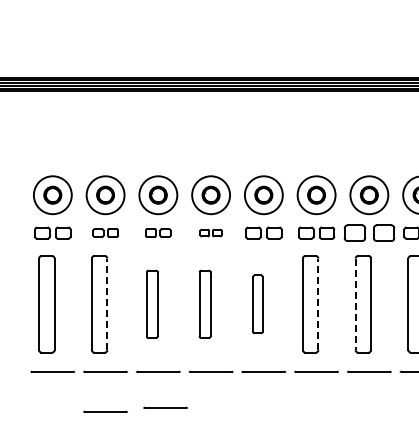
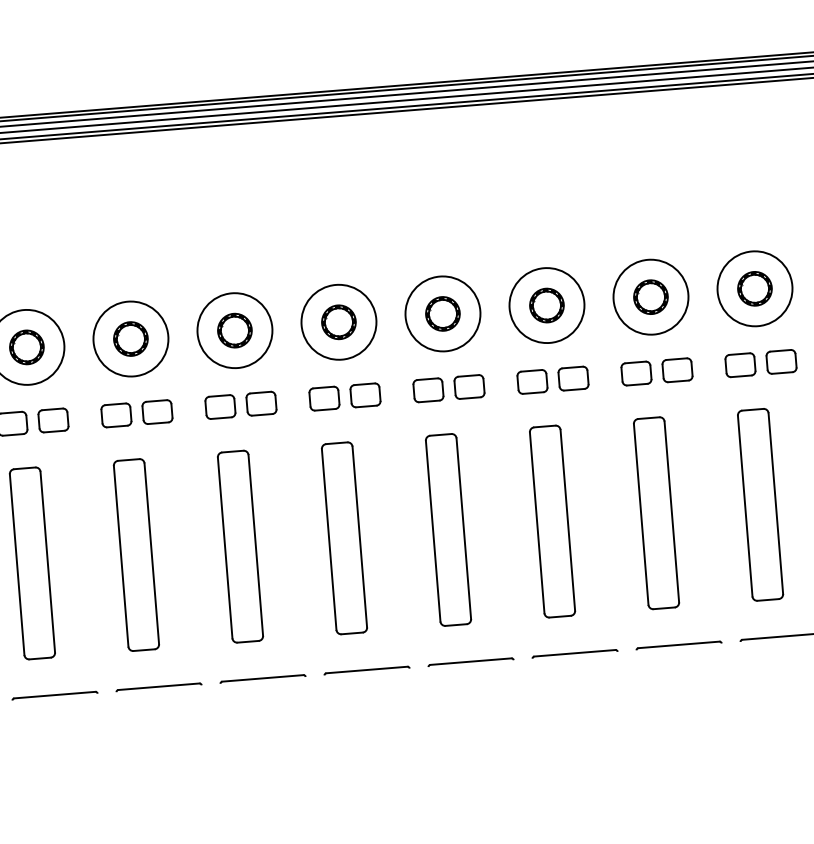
part: (105, 232) -> (136, 412), size x1.43
part: (157, 232) -> (239, 404), size x1.43
part: (210, 232) -> (343, 395), size x1.67
part: (368, 232) -> (655, 370), size x0.71
line: (107, 304) -> (152, 554), dashed -> solid
part: (151, 304) -> (238, 547), size x1.43
part: (204, 304) -> (343, 538), size x1.43
part: (257, 304) -> (447, 530), size x1.67
line: (318, 304) -> (568, 520), dashed -> solid
line: (355, 304) -> (640, 514), dashed -> solid
line: (165, 407) -> (282, 747), removed
line: (105, 411) -> (165, 765), removed

